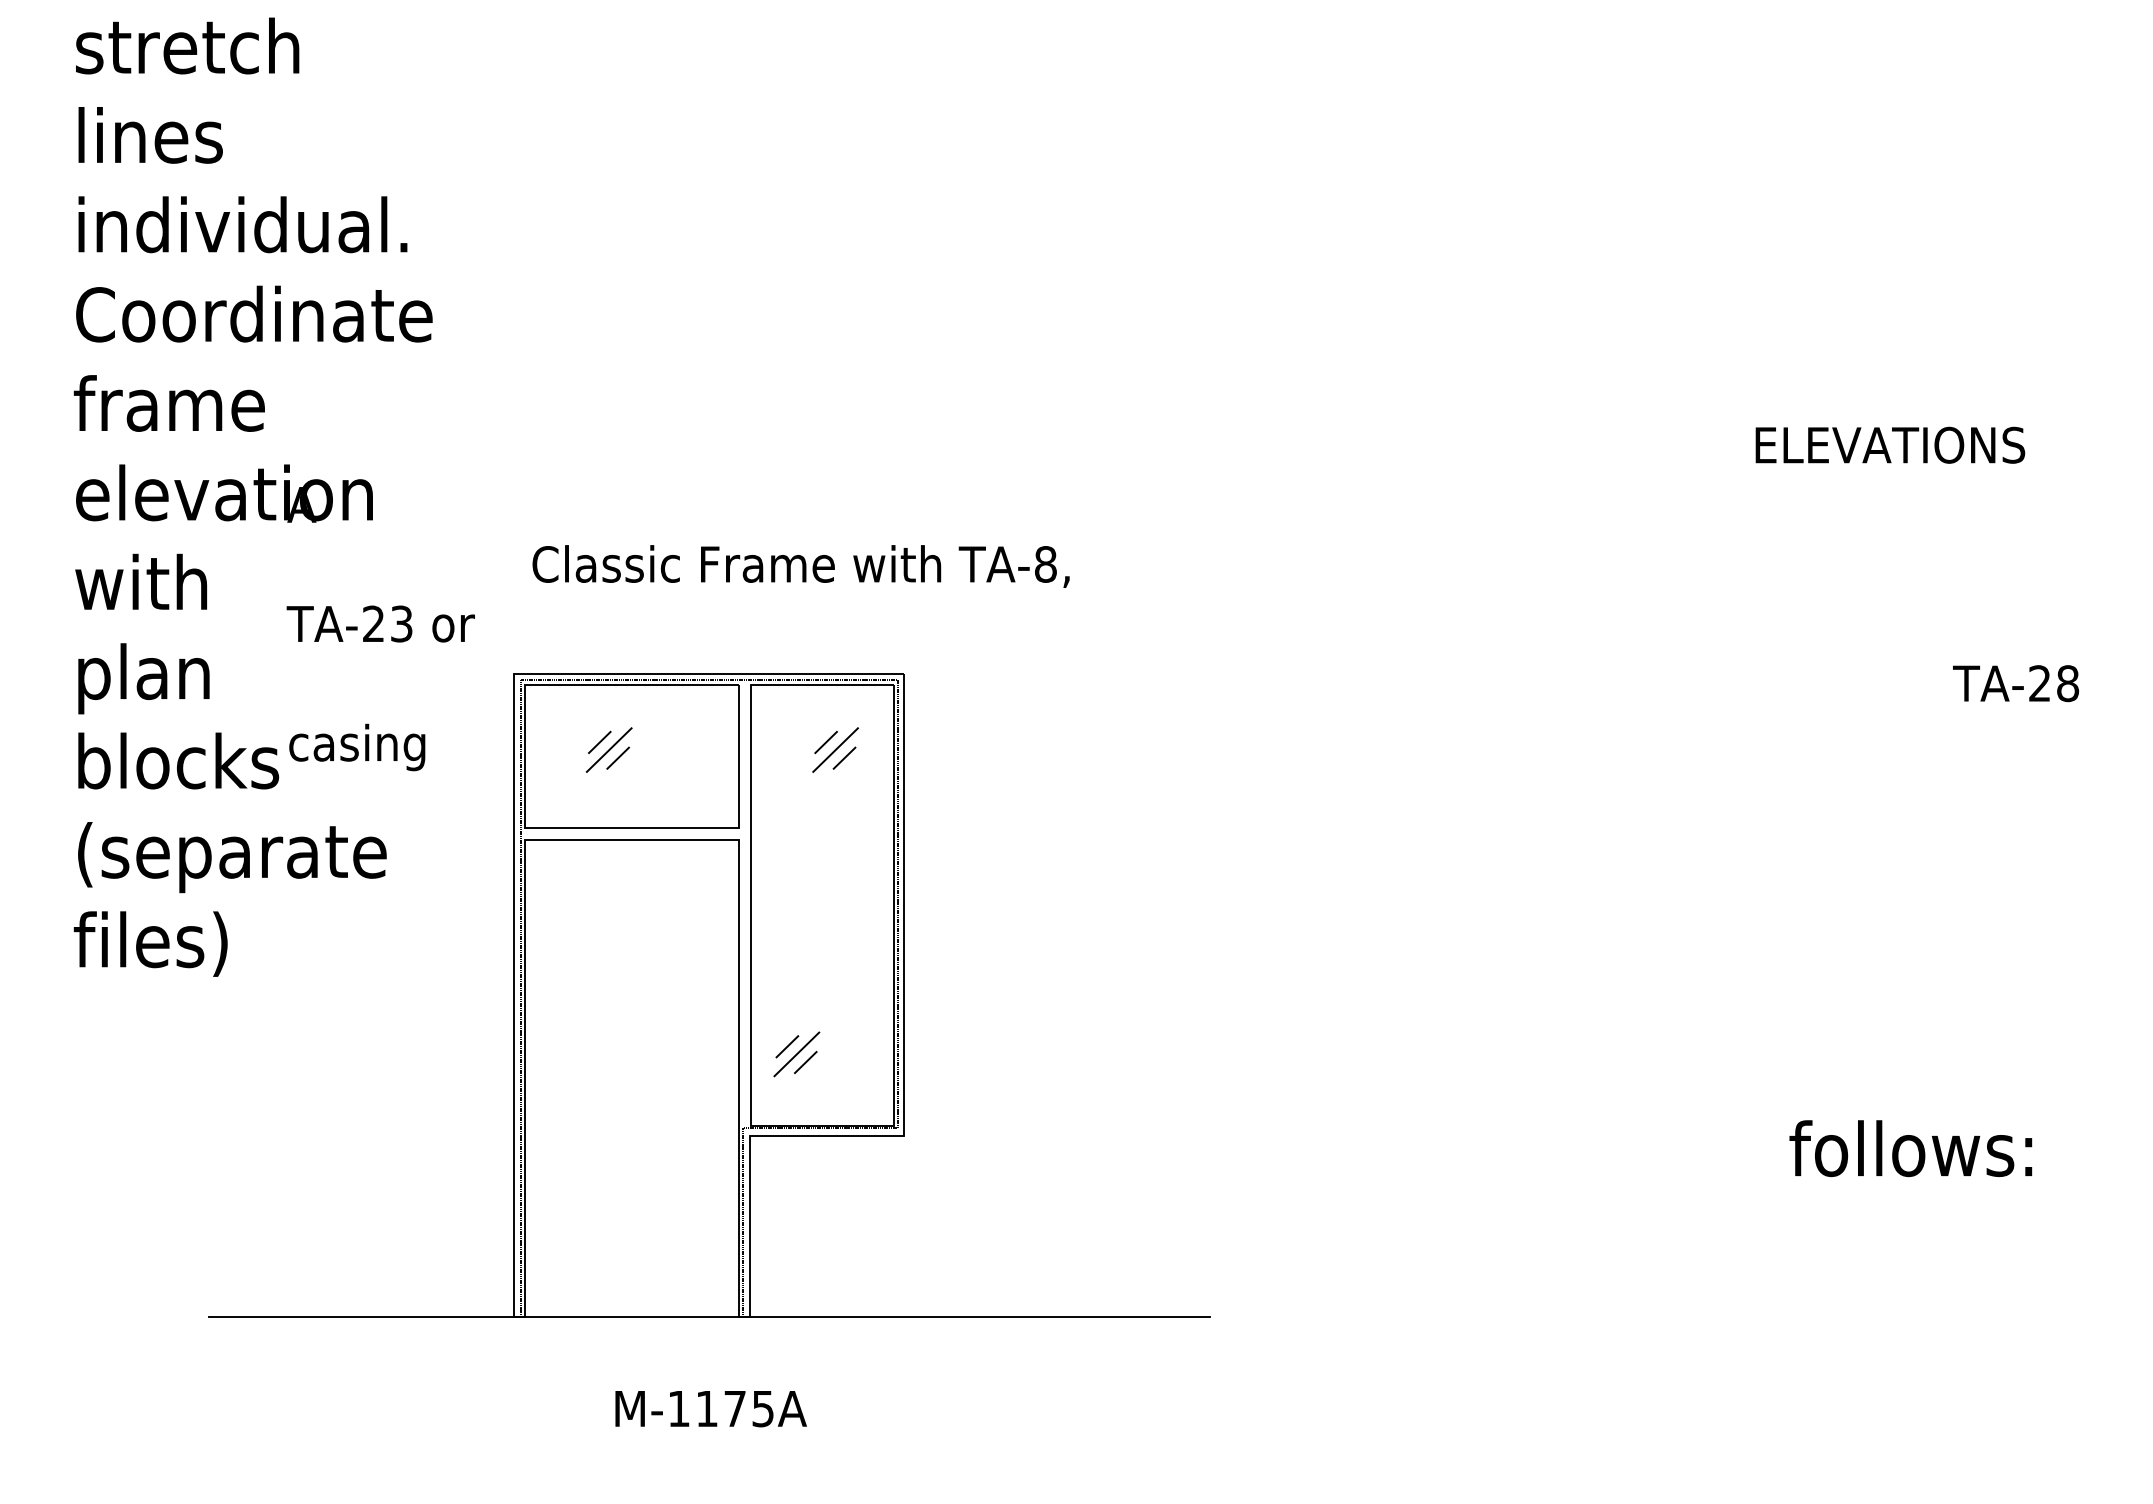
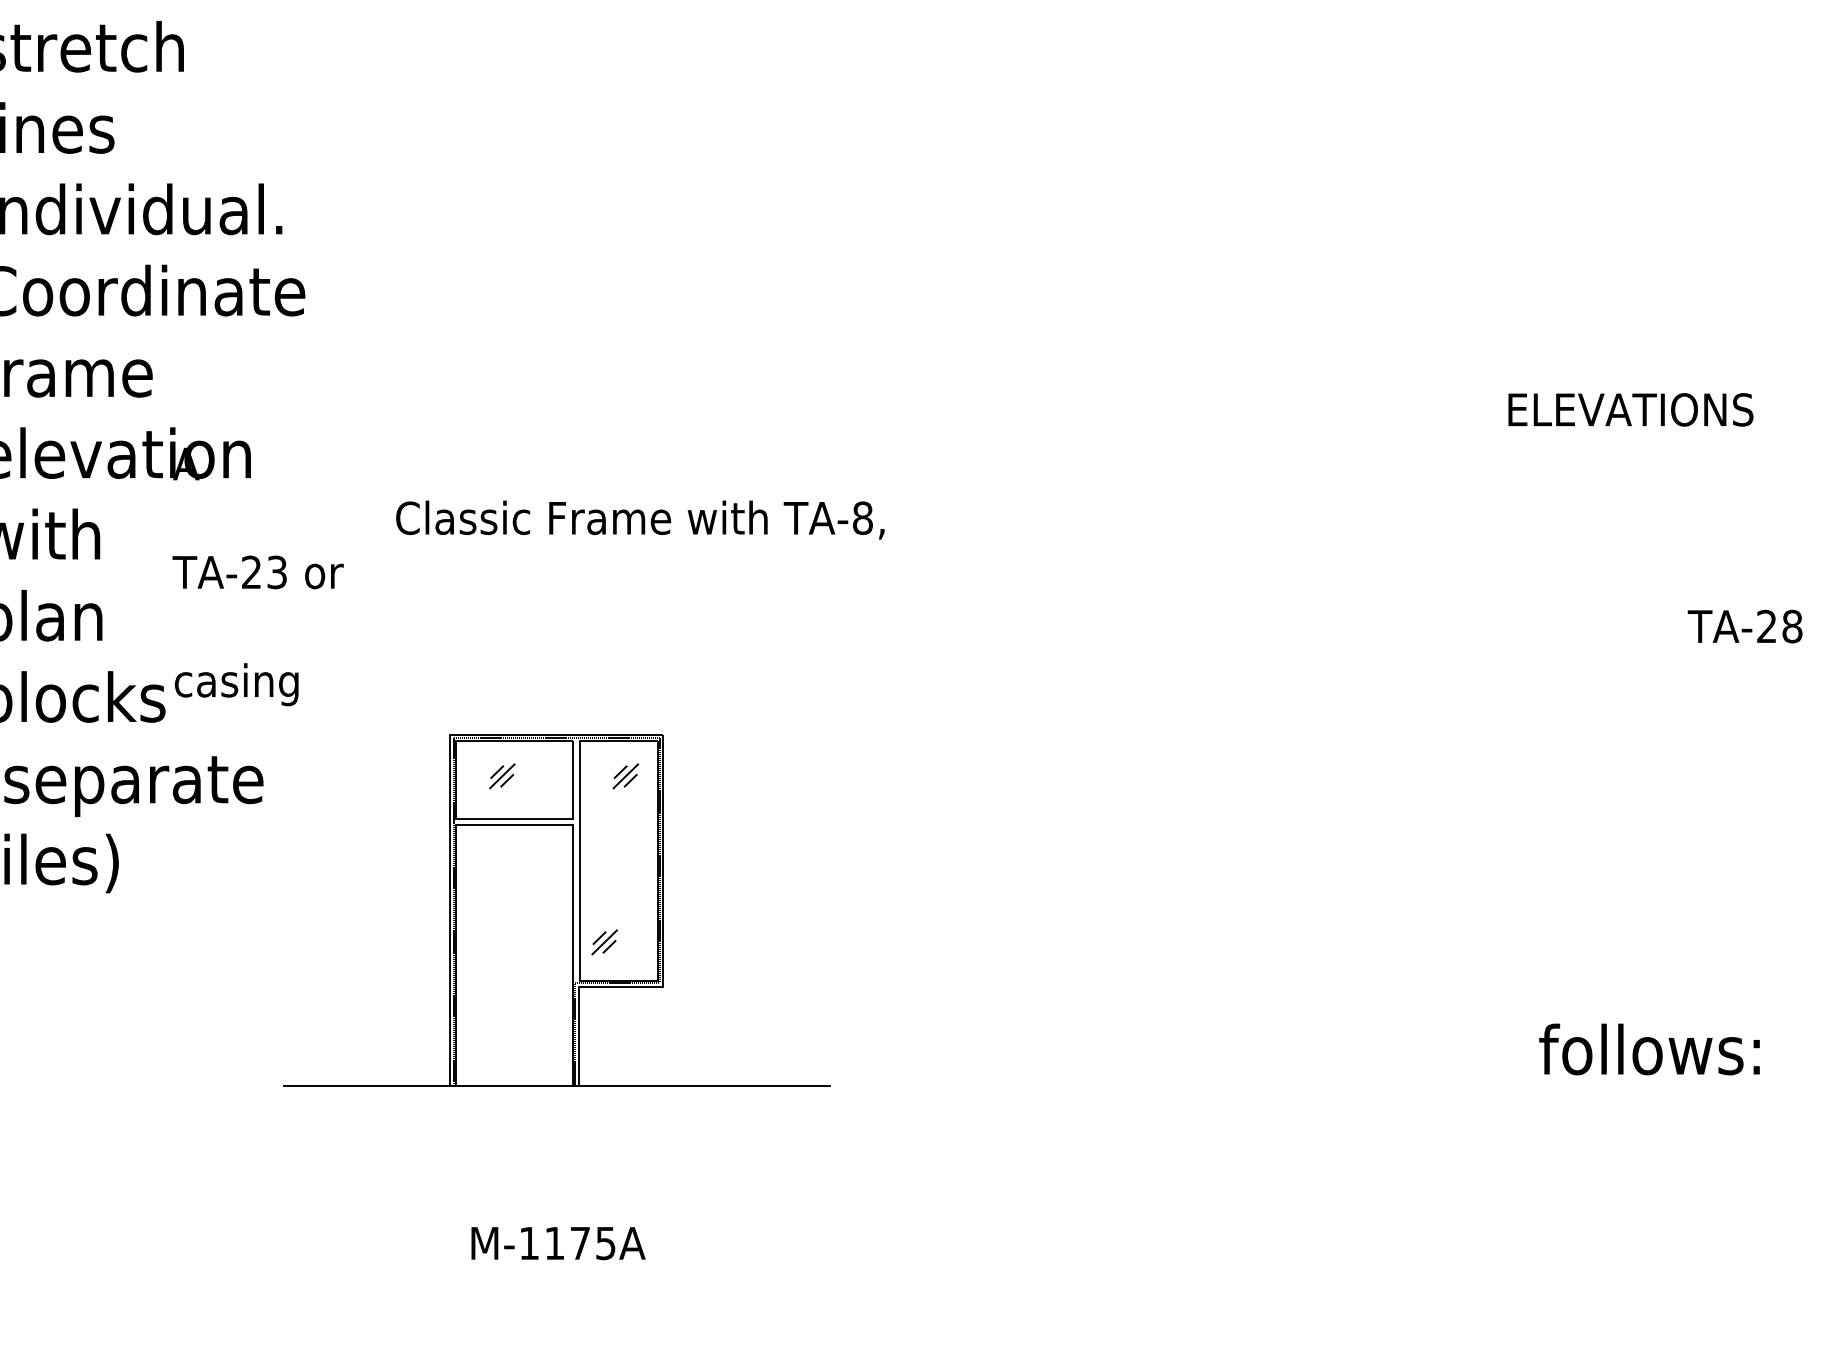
part: (709, 995) -> (557, 910), size x0.6
text: (710, 1409) -> (557, 1243), moved

